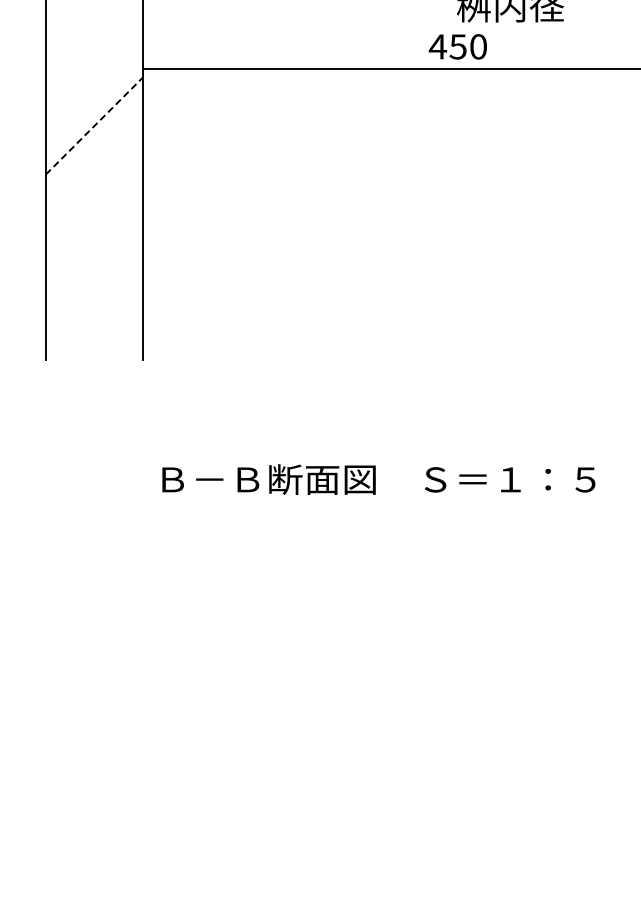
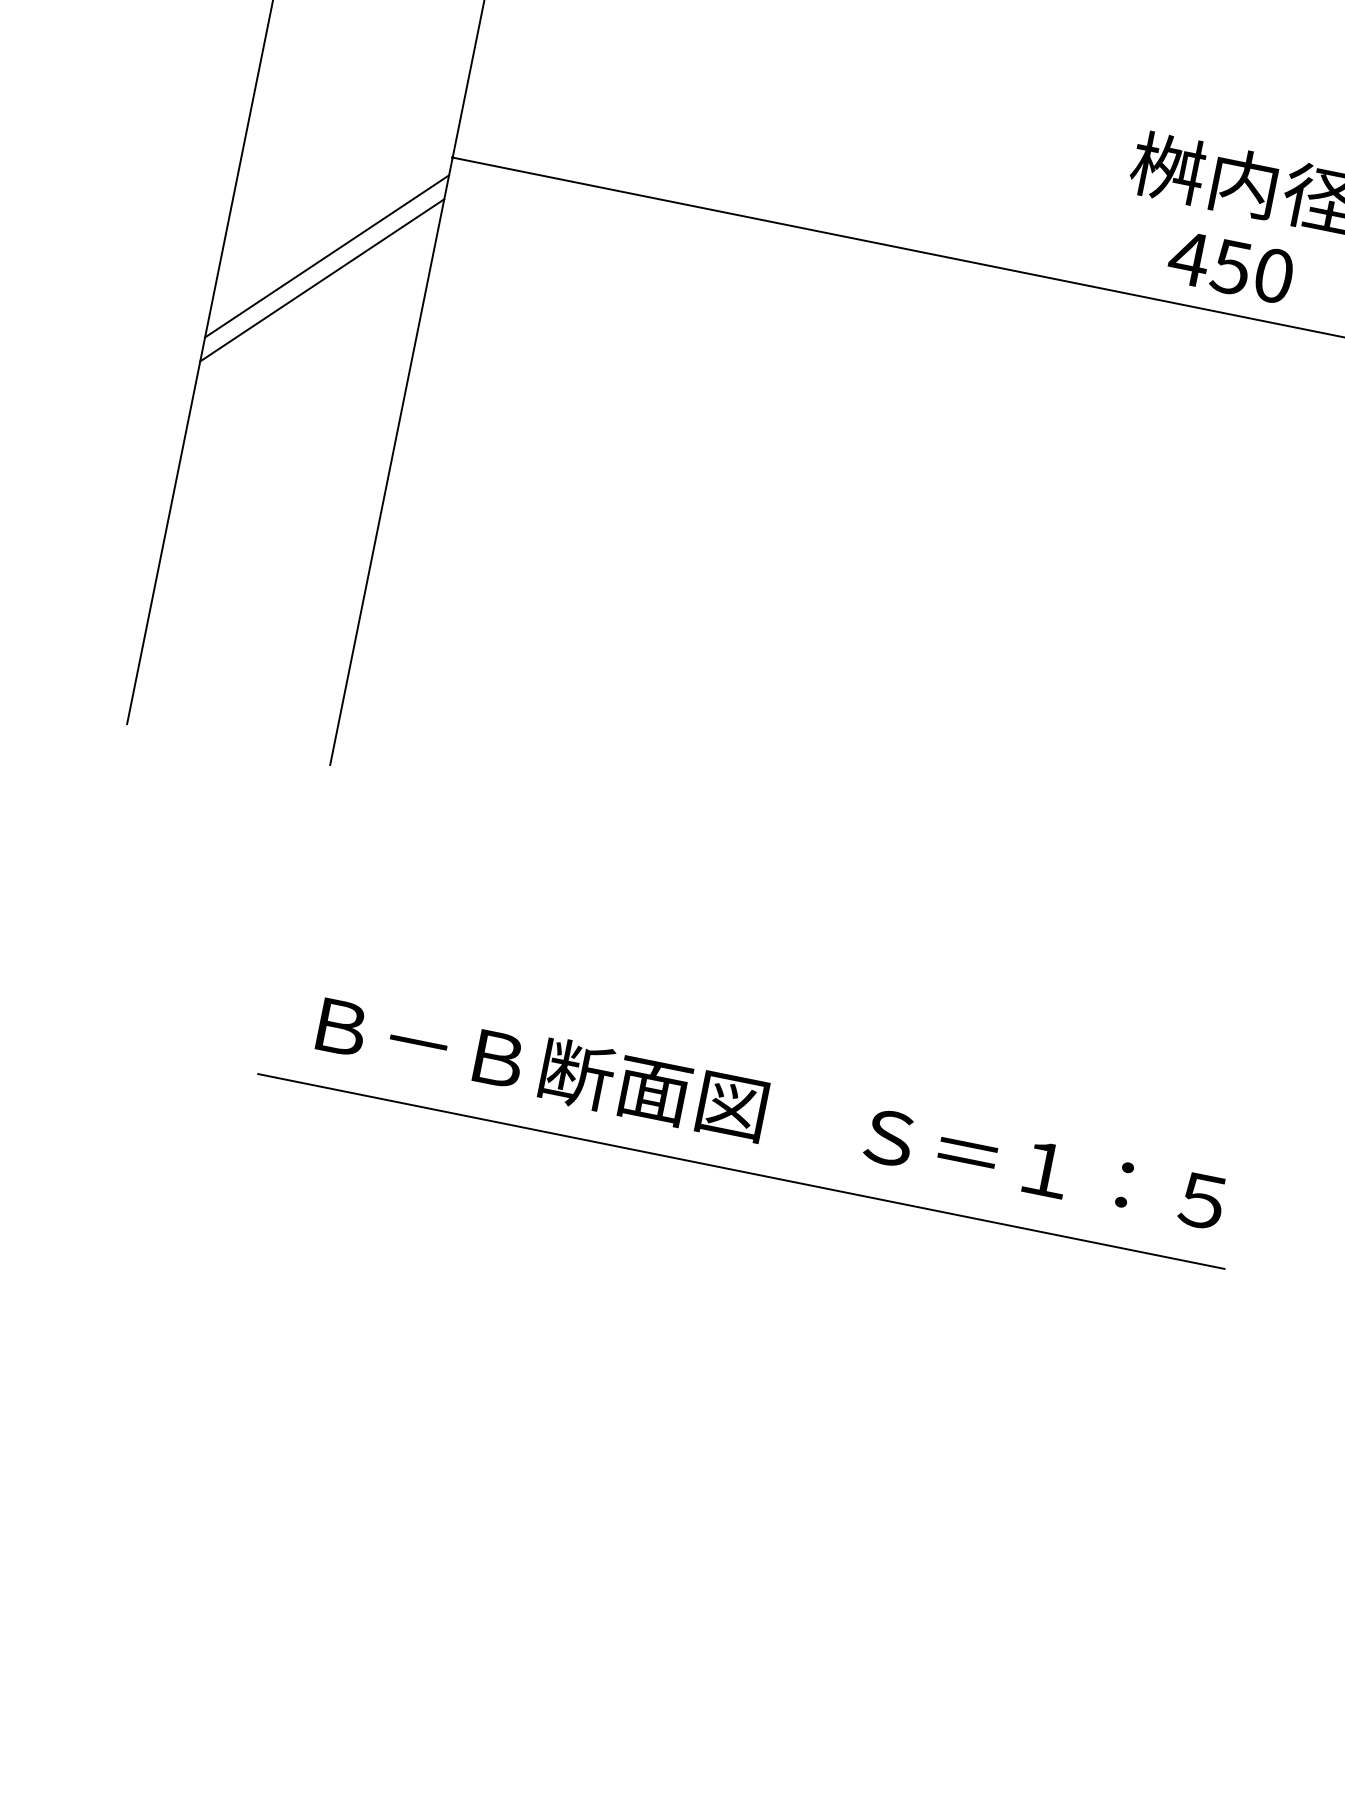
text: (457, 46) -> (1230, 266), moved
line: (94, 125) -> (327, 255), dashed -> solid
line: (94, 137) -> (322, 280), added
line: (370, 509) -> (741, 1172), added

